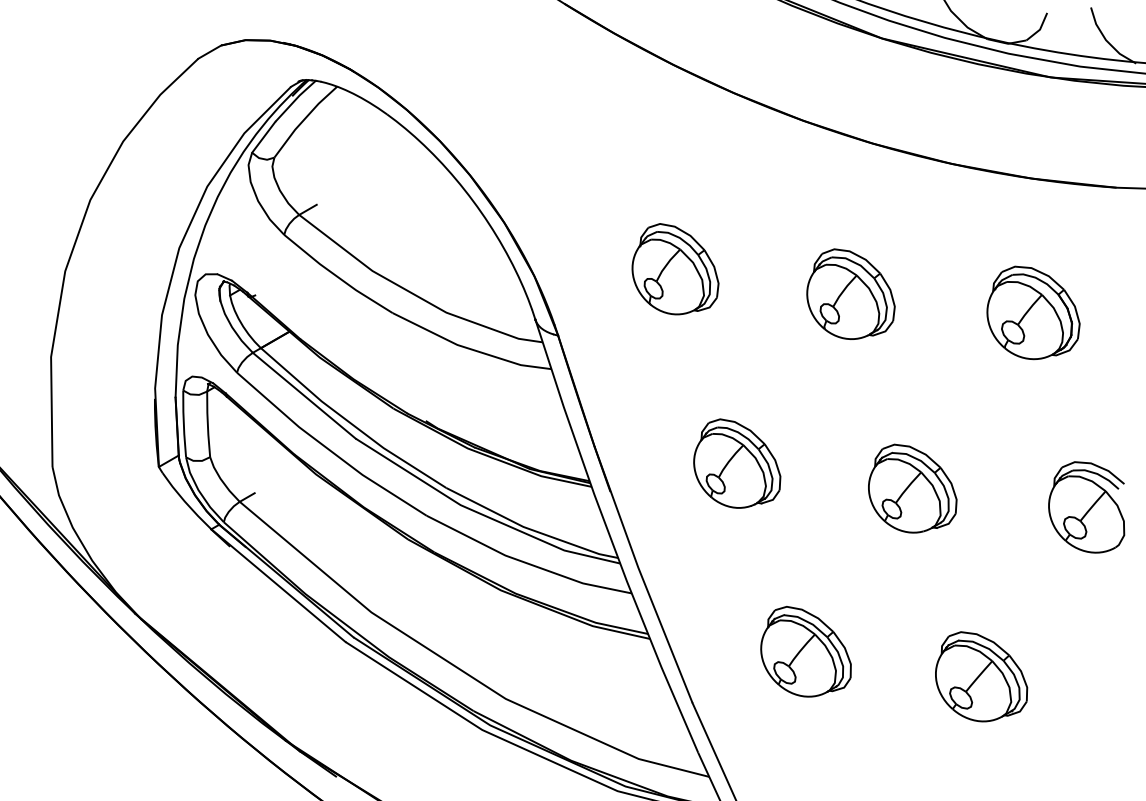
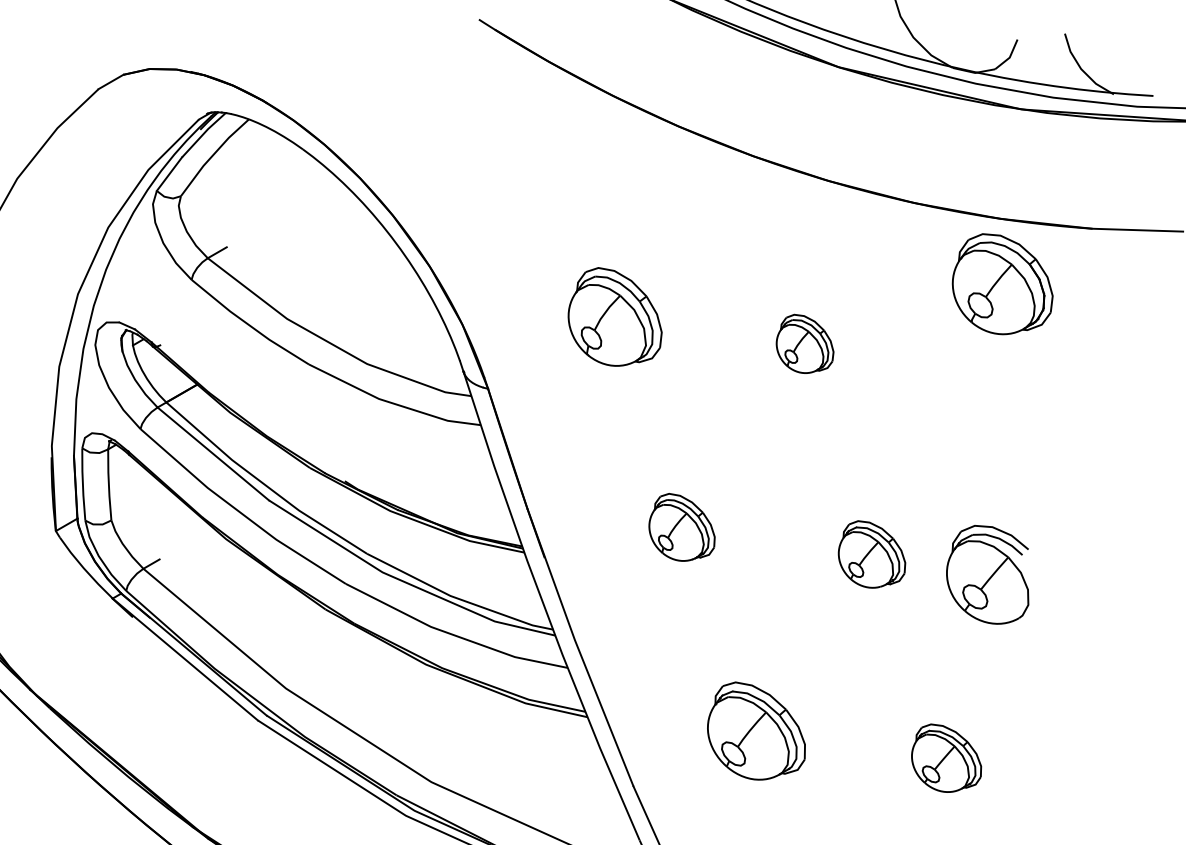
part: (850, 293) -> (804, 343), size x0.6
part: (1033, 312) -> (1002, 283), moved
part: (737, 463) -> (682, 527), size x0.7
part: (912, 488) -> (871, 554), size x0.7
part: (1086, 507) -> (987, 574), moved
part: (981, 676) -> (946, 757), size x0.7

